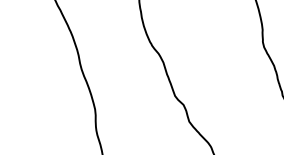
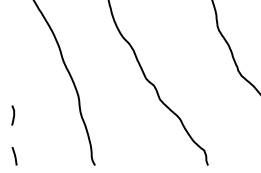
curve: (18, 126) -> (13, 115), added

